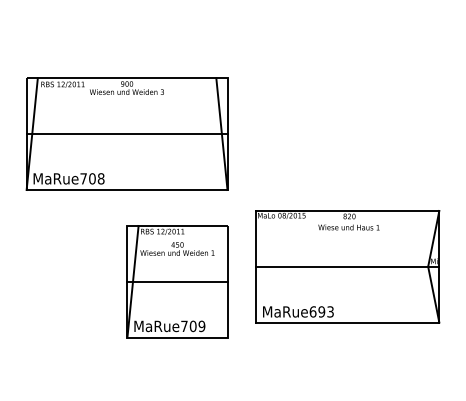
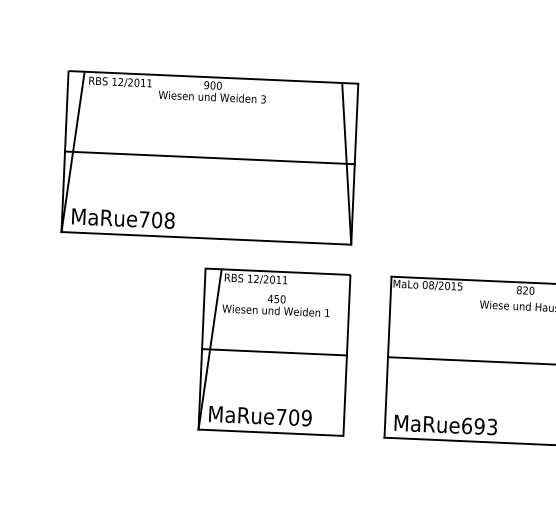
part: (177, 281) -> (274, 351), moved

